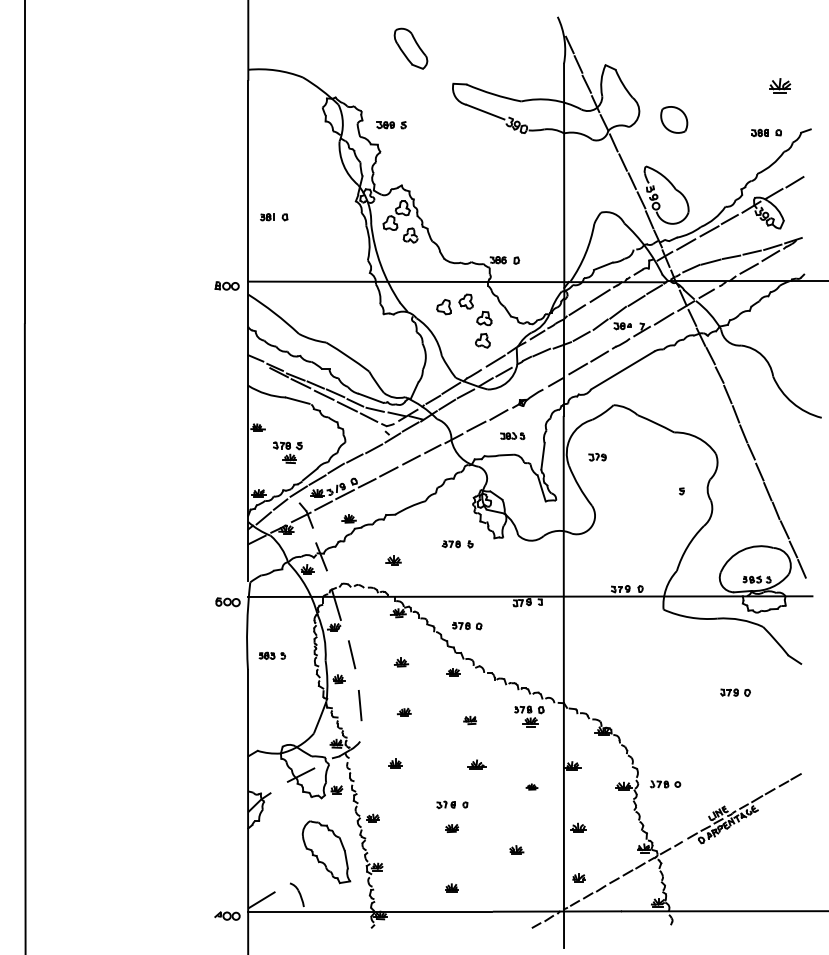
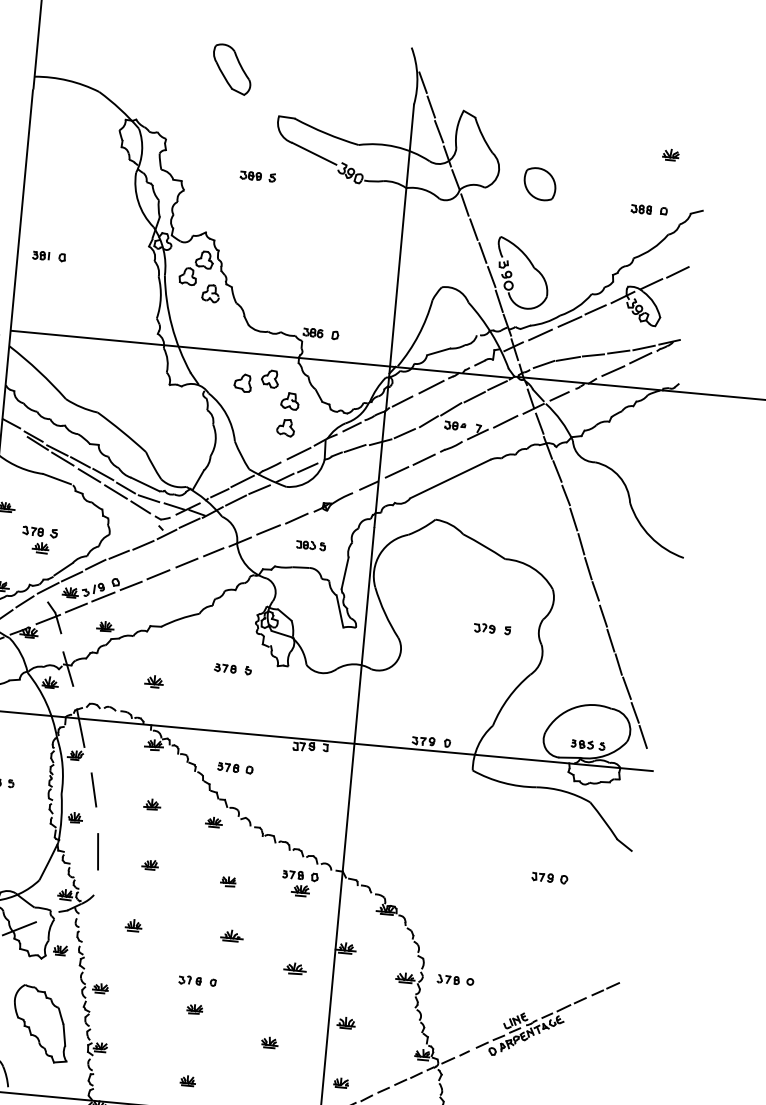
part: (780, 85) -> (671, 154), size x0.62
part: (391, 125) -> (257, 176), moved
part: (597, 457) -> (484, 628), moved
part: (531, 786) -> (294, 967), size x1.67

